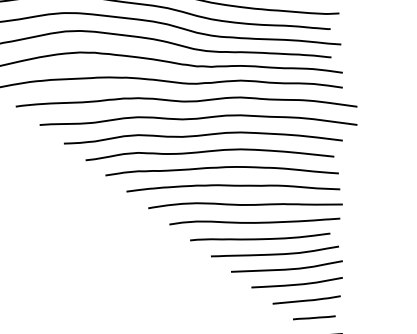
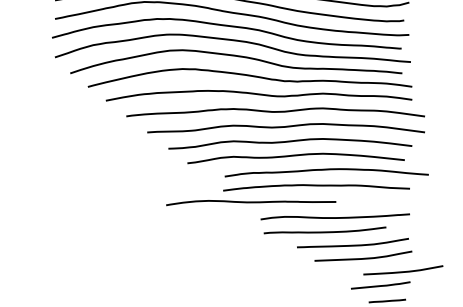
curve: (221, 168) -> (326, 170), moved
curve: (245, 206) -> (251, 203), moved
curve: (259, 238) -> (324, 231), moved
curve: (297, 284) -> (403, 271), moved

